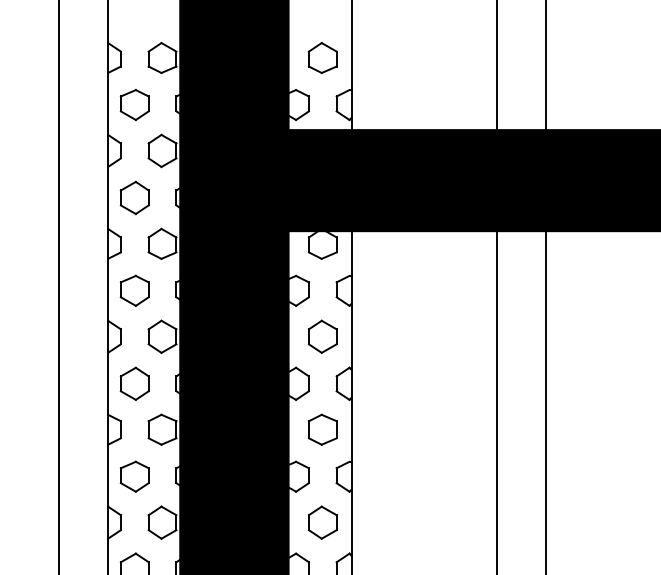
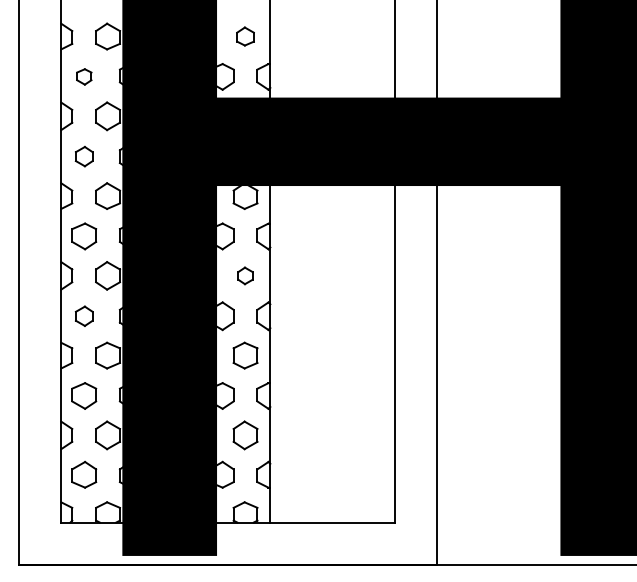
part: (322, 57) -> (245, 36), size x0.7
part: (135, 104) -> (84, 76), size x0.6
part: (135, 197) -> (84, 156), size x0.7
part: (322, 336) -> (245, 275), size x0.6
part: (135, 384) -> (84, 316), size x0.7

